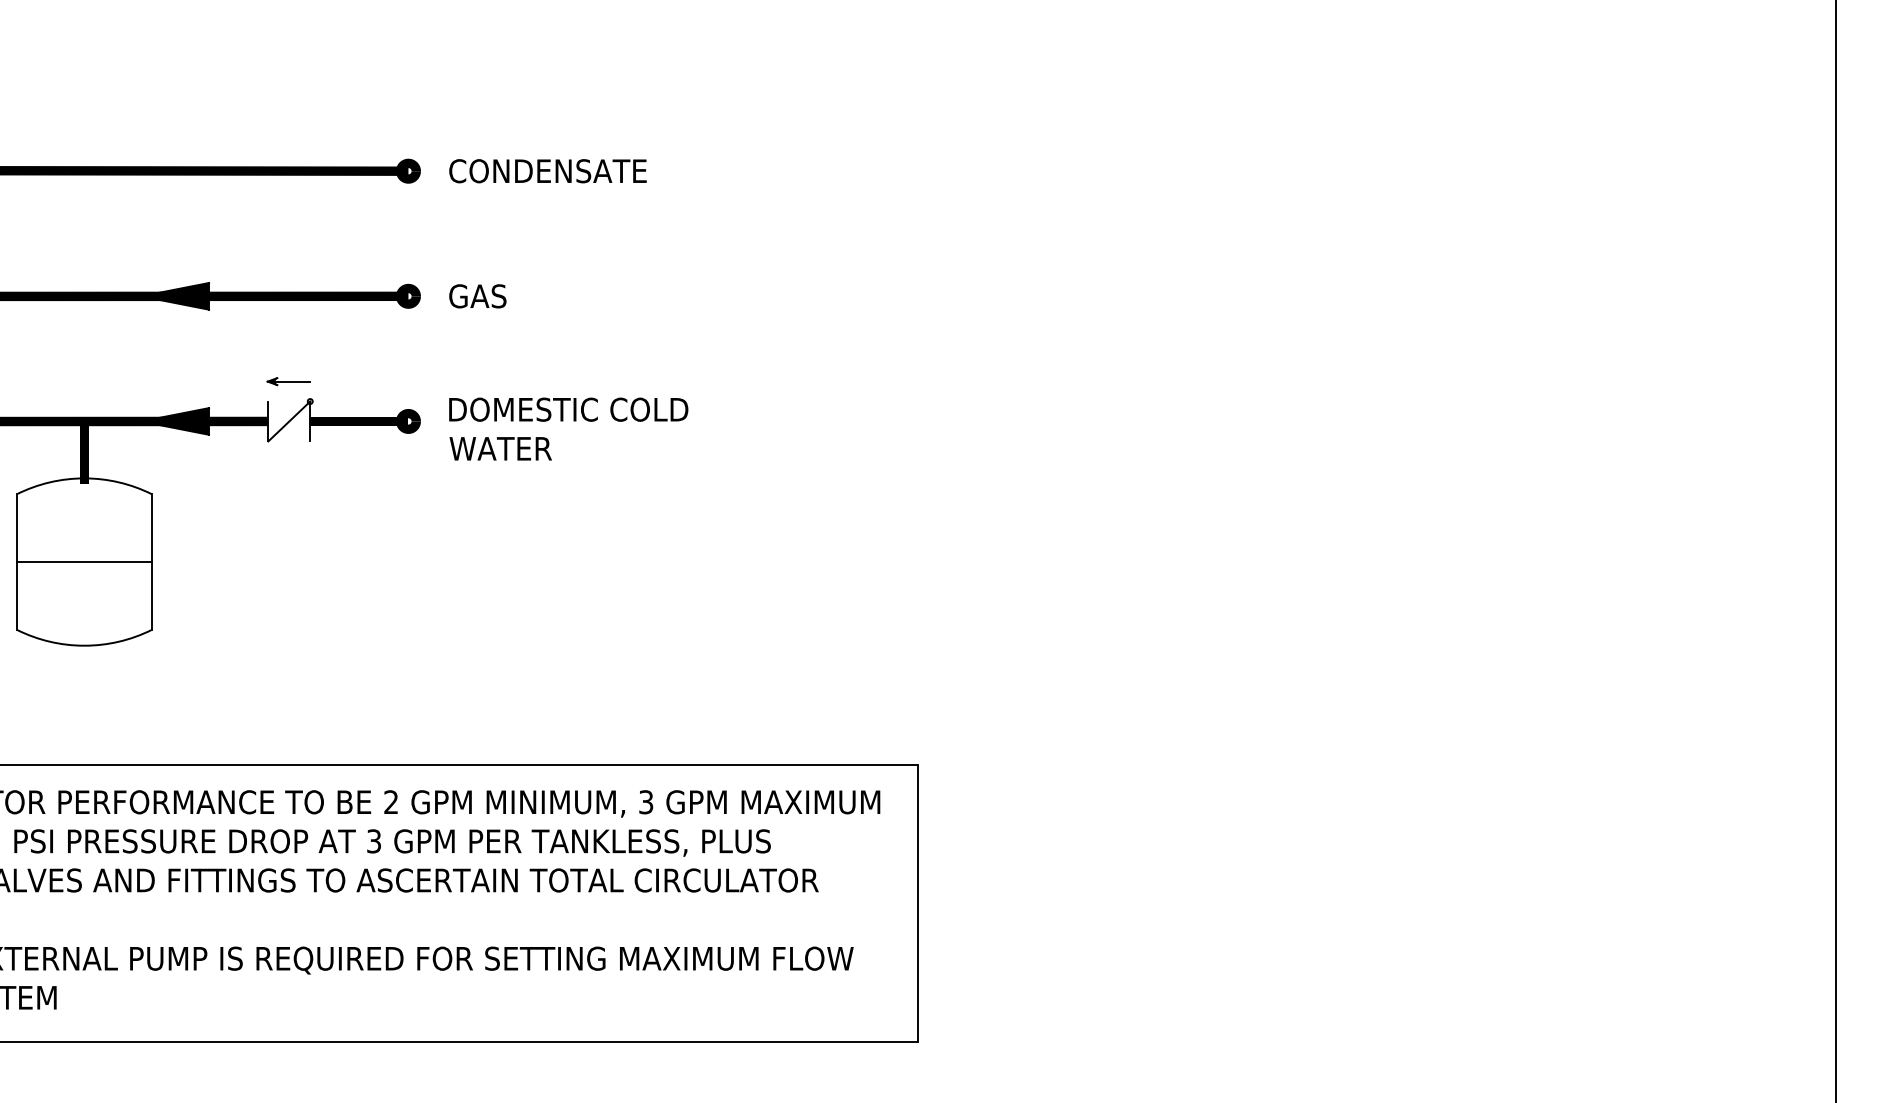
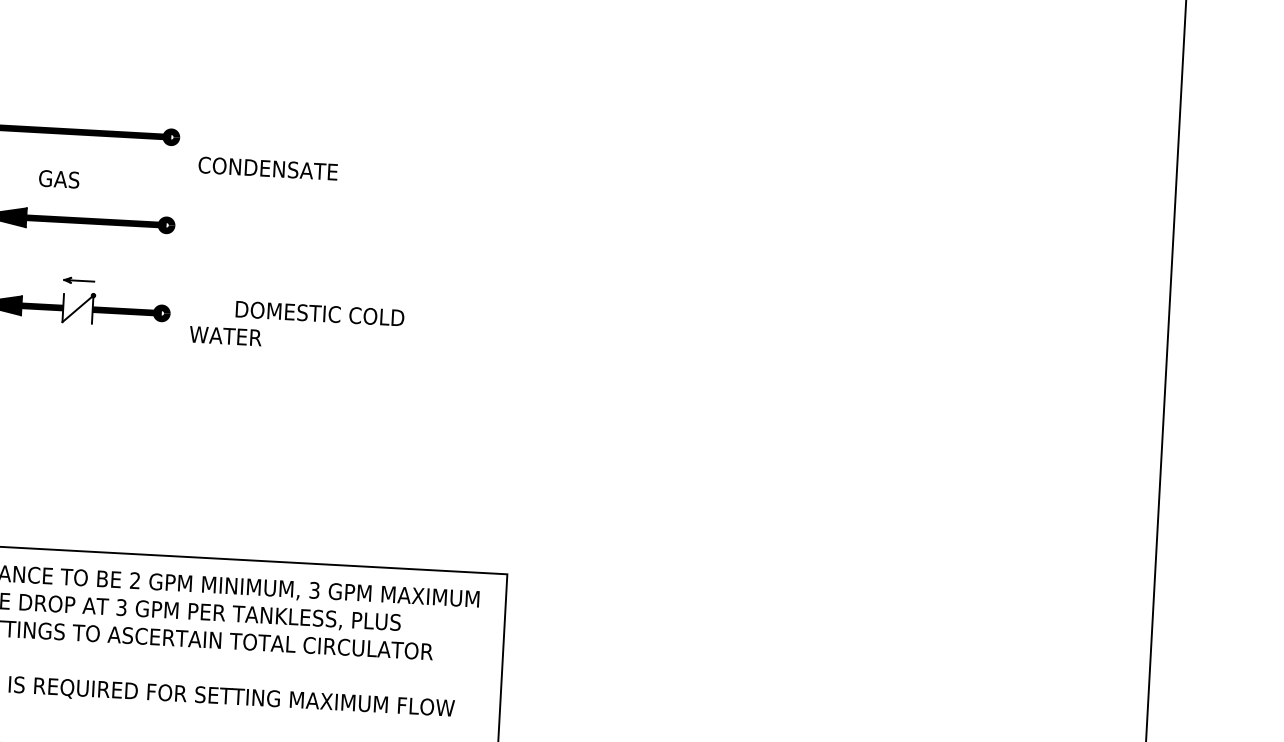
text: (547, 171) -> (267, 168), moved
text: (477, 296) -> (58, 179), moved
text: (568, 409) -> (319, 313), moved

